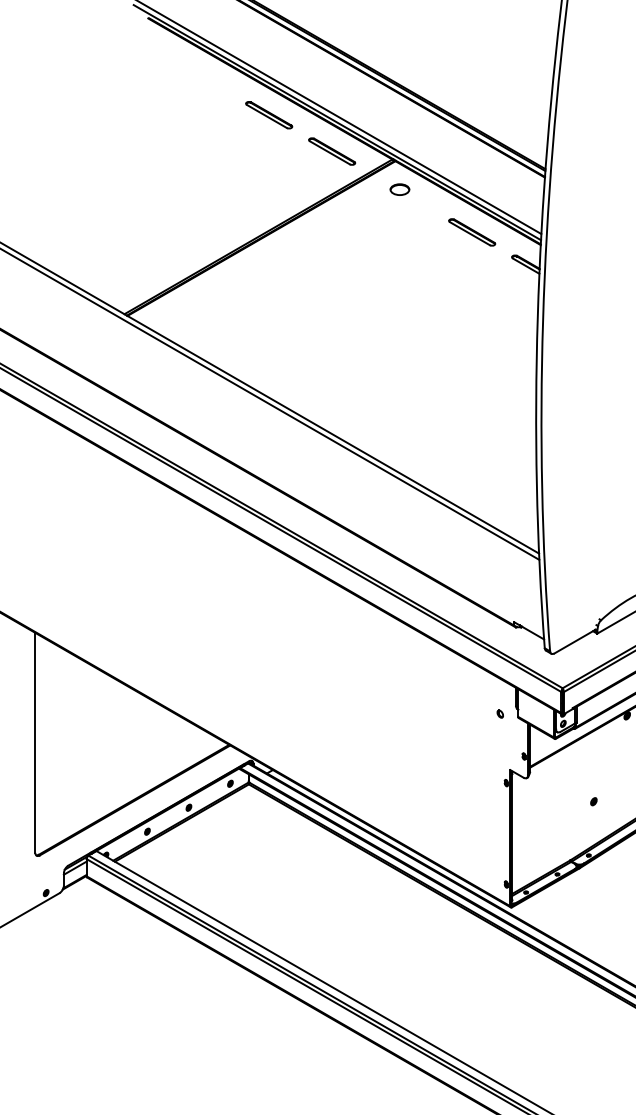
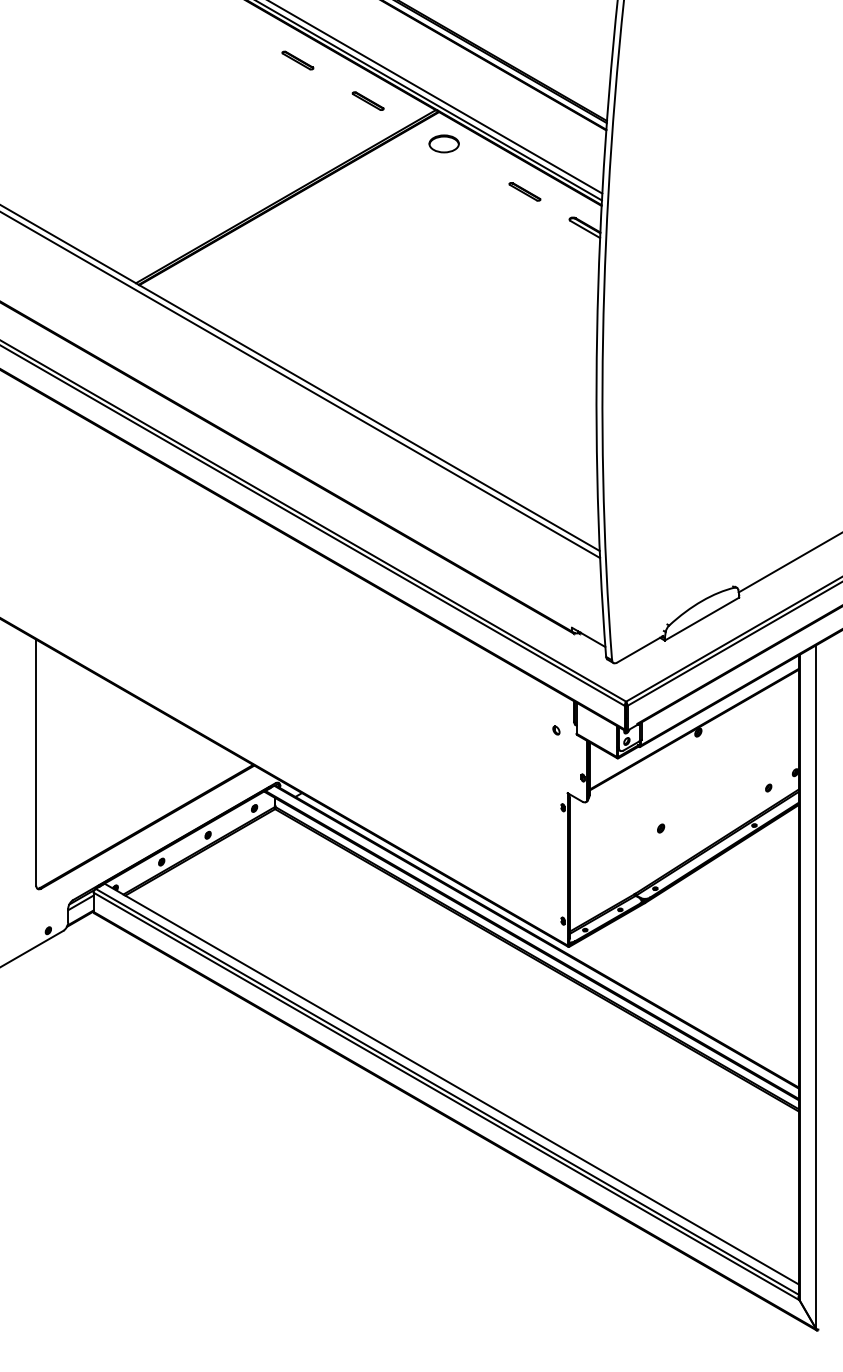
part: (268, 115) -> (297, 60), size x0.6
part: (331, 150) -> (367, 100), size x0.6
part: (399, 189) -> (443, 143), size x1.4
part: (471, 232) -> (524, 191), size x0.6

